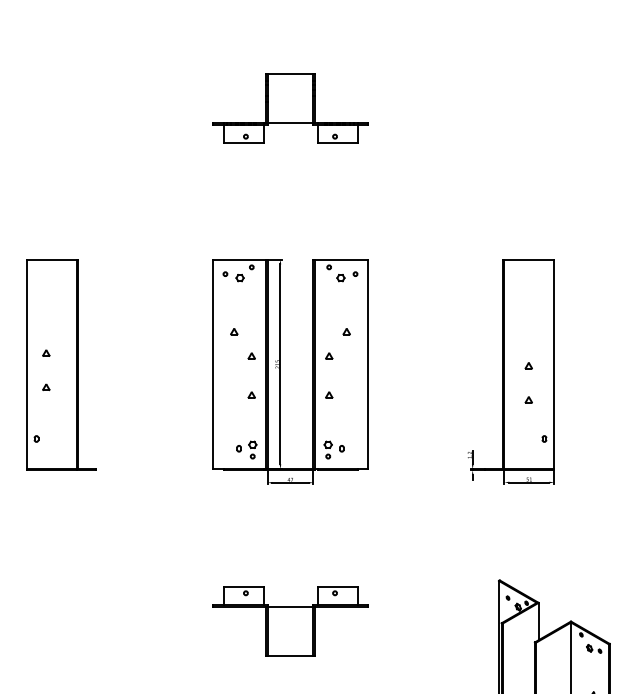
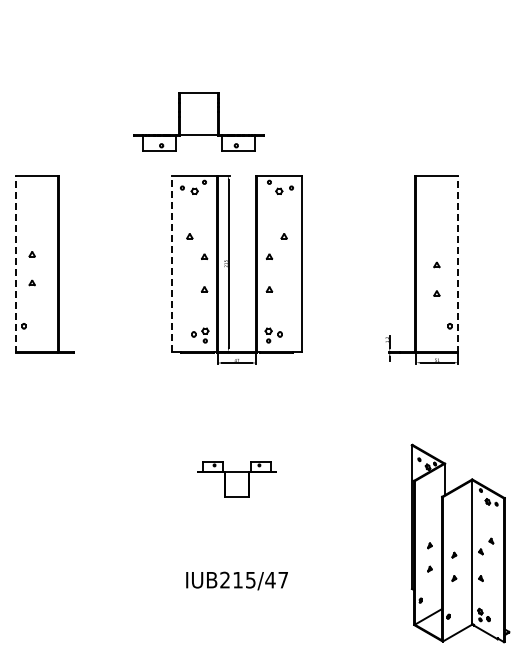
part: (289, 107) -> (198, 121), moved
line: (26, 364) -> (15, 263), solid -> dashed
line: (212, 364) -> (171, 263), solid -> dashed
line: (554, 364) -> (458, 263), solid -> dashed
part: (289, 621) -> (236, 479), size x0.6

